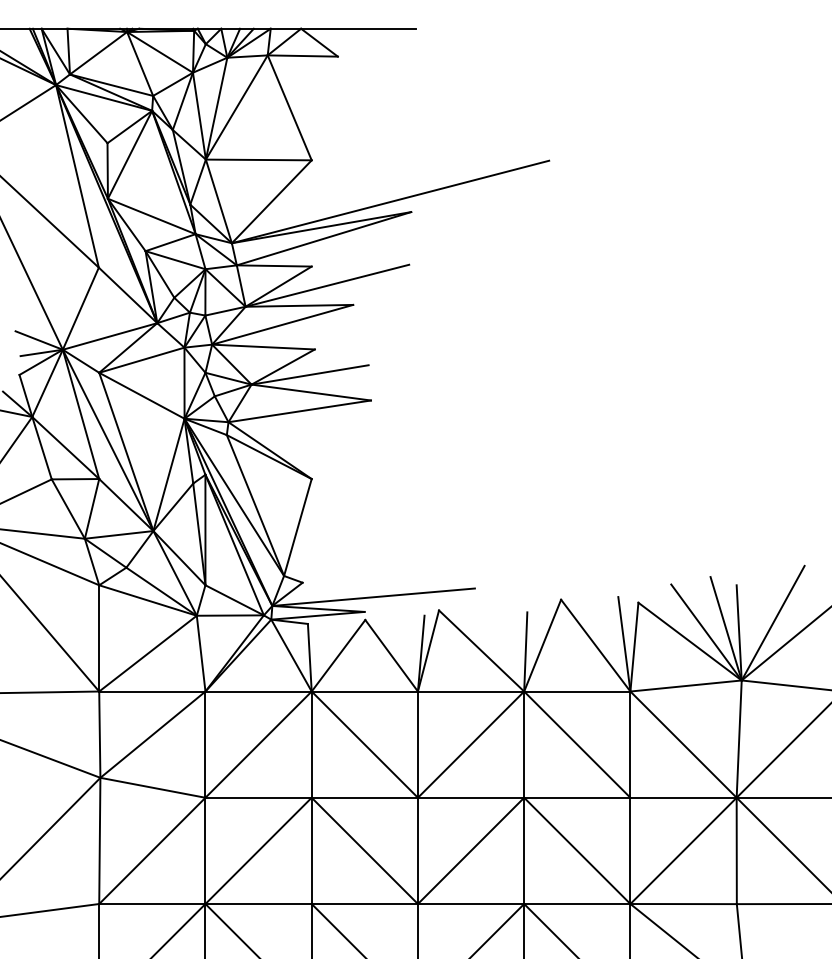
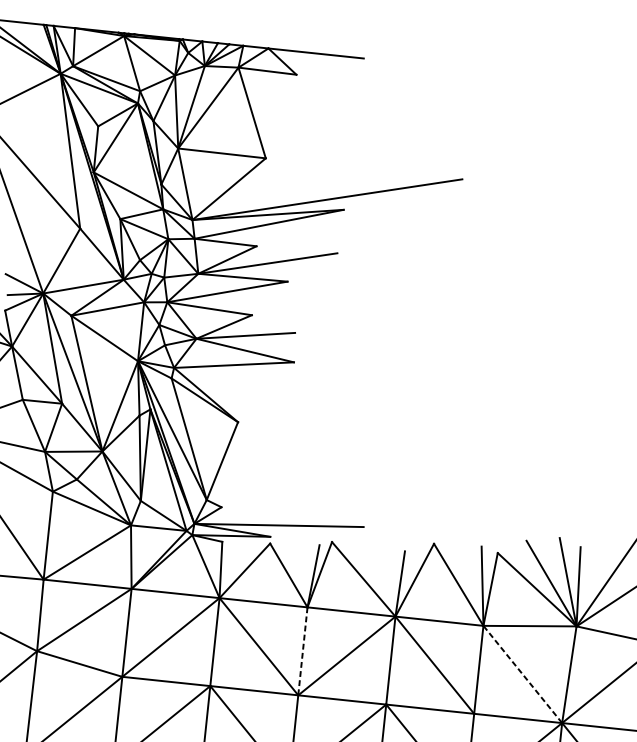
line: (683, 744) -> (522, 674), solid -> dashed
line: (417, 745) -> (302, 652), solid -> dashed

